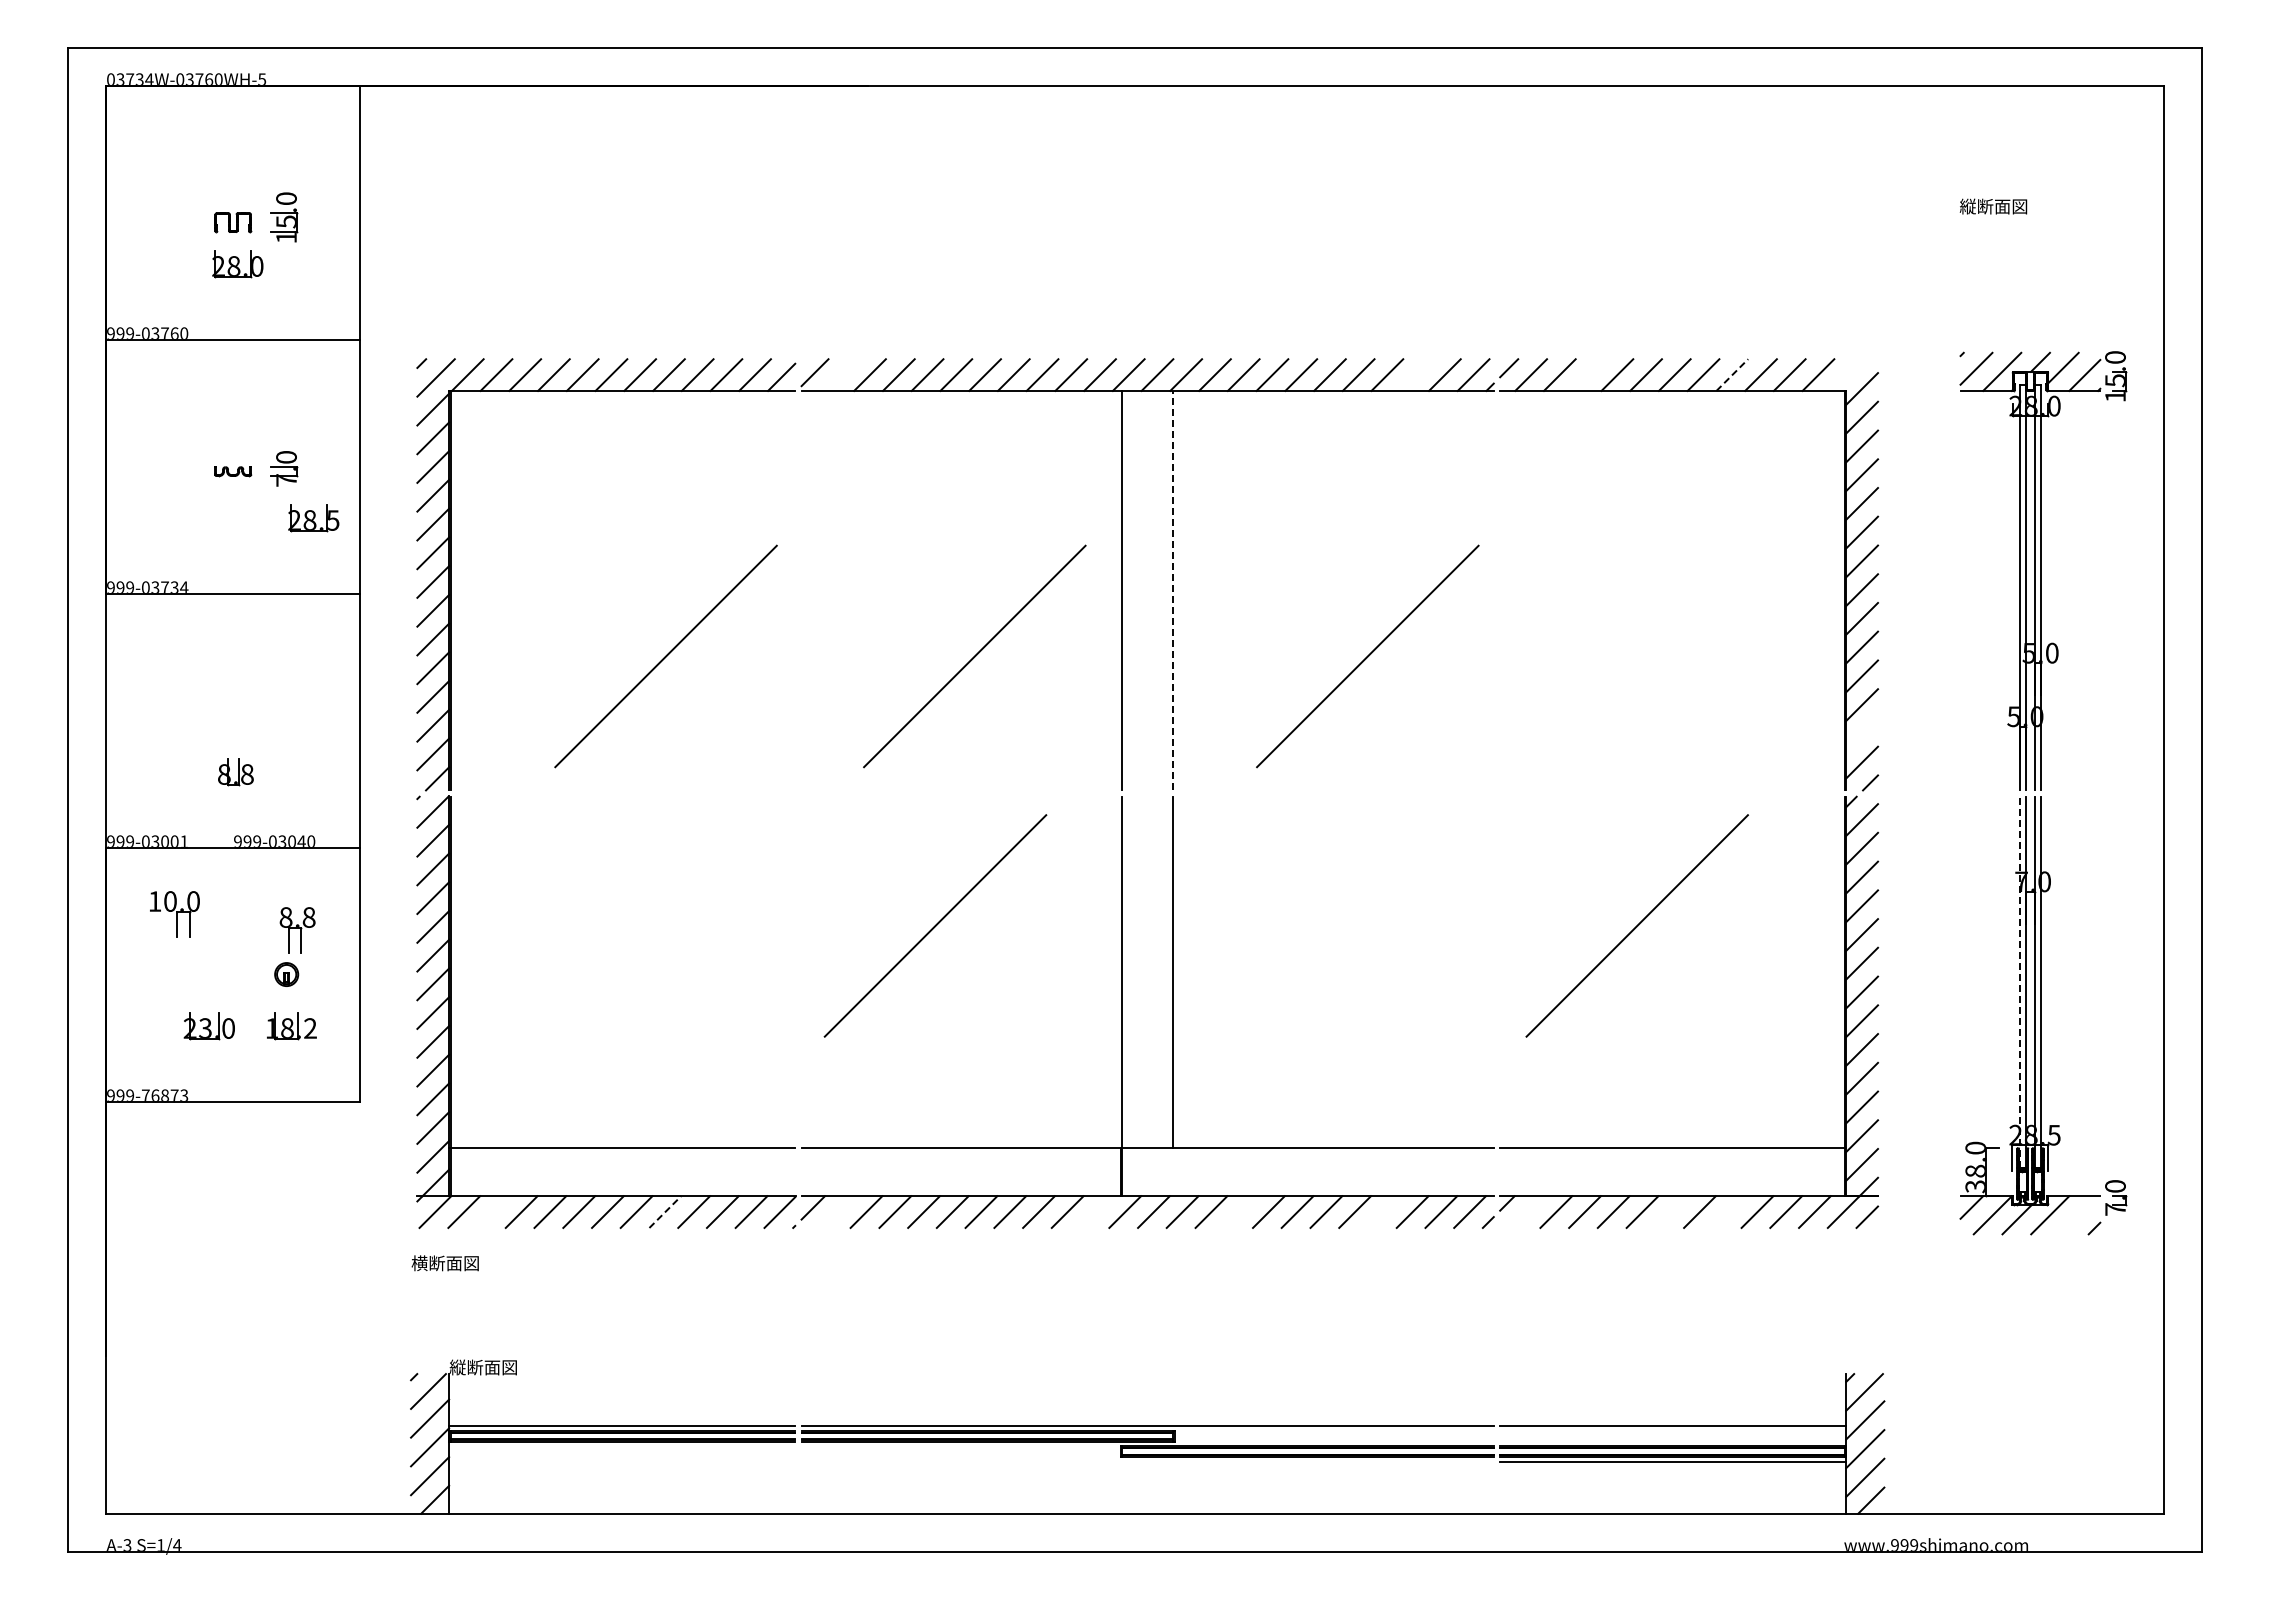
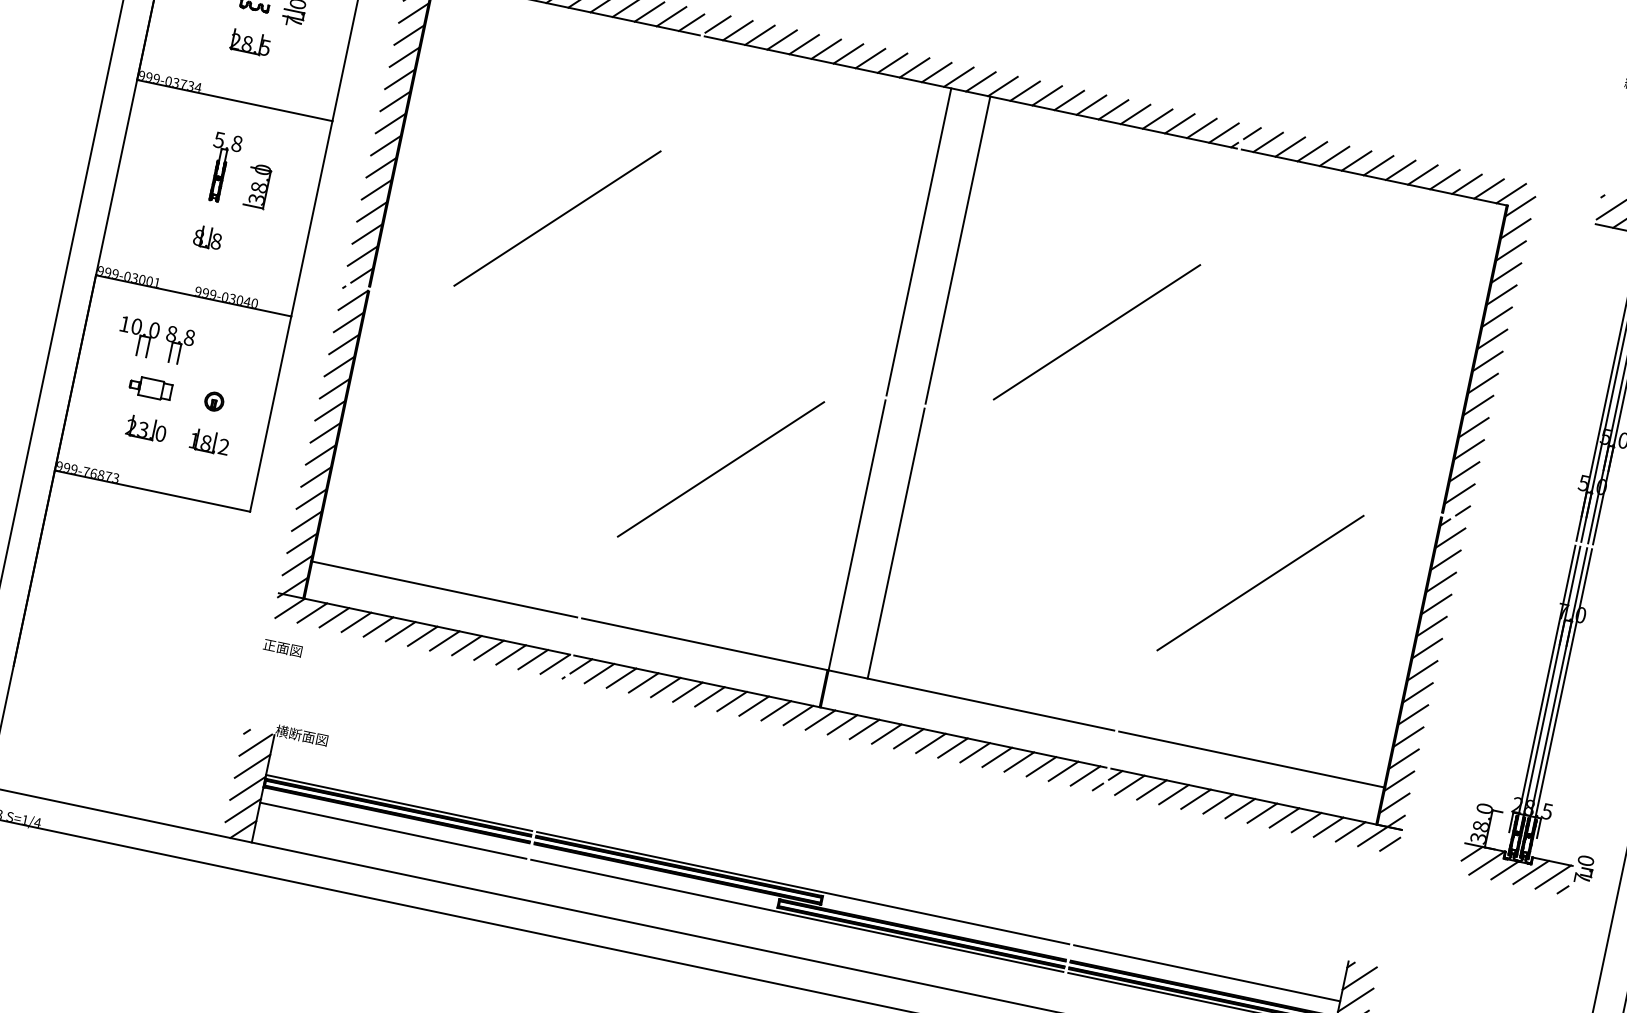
line: (841, 374) -> (738, 30), added
line: (1416, 374) -> (1180, 123), added
line: (1588, 374) -> (1312, 151), added
line: (1732, 374) -> (1423, 174), dashed -> solid
line: (1847, 374) -> (1511, 193), added
part: (313, 518) -> (250, 43), moved
line: (1173, 590) -> (958, 250), dashed -> solid
line: (974, 656) -> (794, 268), removed
part: (235, 681) -> (222, 168), added
part: (284, 694) -> (257, 186), added
line: (1862, 733) -> (1464, 471), added
part: (297, 930) -> (178, 345), moved
part: (203, 974) -> (150, 388), added
line: (2019, 982) -> (1545, 688), dashed -> solid
line: (492, 1211) -> (334, 617), added
line: (665, 1211) -> (467, 645), dashed -> solid
line: (837, 1211) -> (599, 673), added
line: (1096, 1211) -> (798, 715), added
line: (1240, 1211) -> (909, 738), added
line: (1383, 1211) -> (1019, 761), added
line: (1527, 1211) -> (1129, 784), added
line: (1671, 1211) -> (1240, 808), added
line: (1728, 1211) -> (1284, 817), added
line: (2079, 1215) -> (1553, 877), added
text: (444, 1263) -> (288, 649), 横断面図 -> 正面図
text: (457, 1367) -> (281, 731), 縦断面図 -> 横断面図
line: (622, 1461) -> (393, 830), added
line: (1147, 1461) -> (797, 915), added

